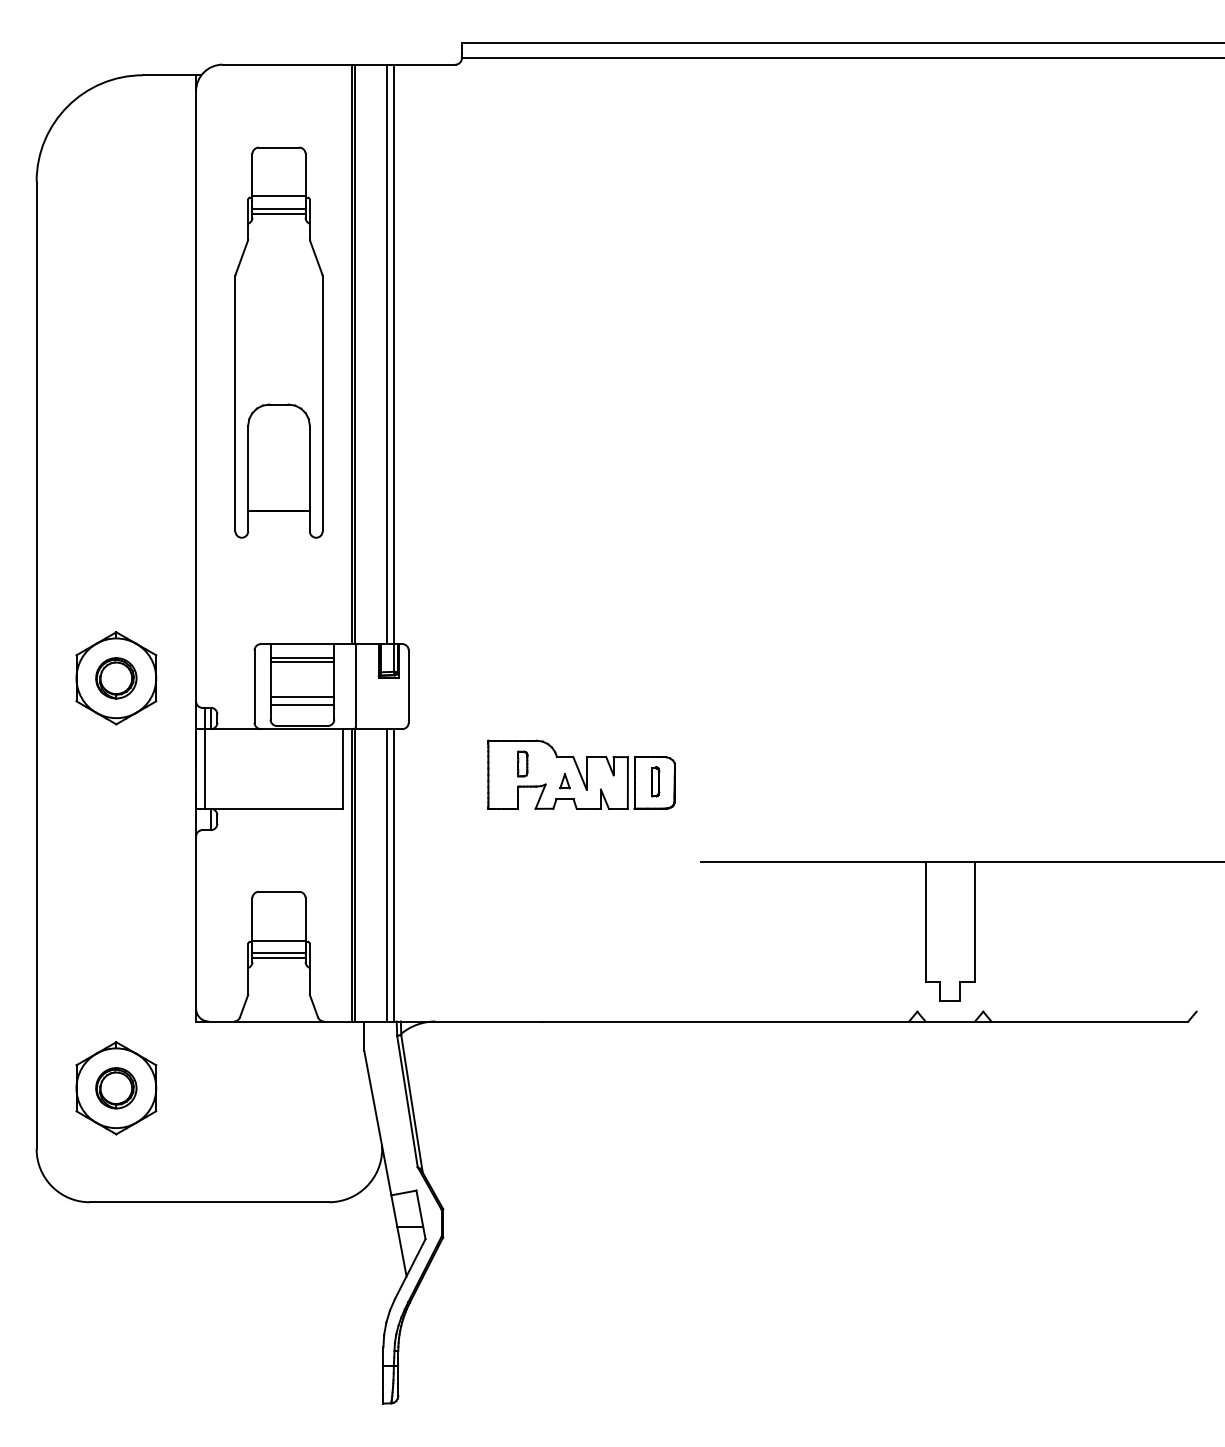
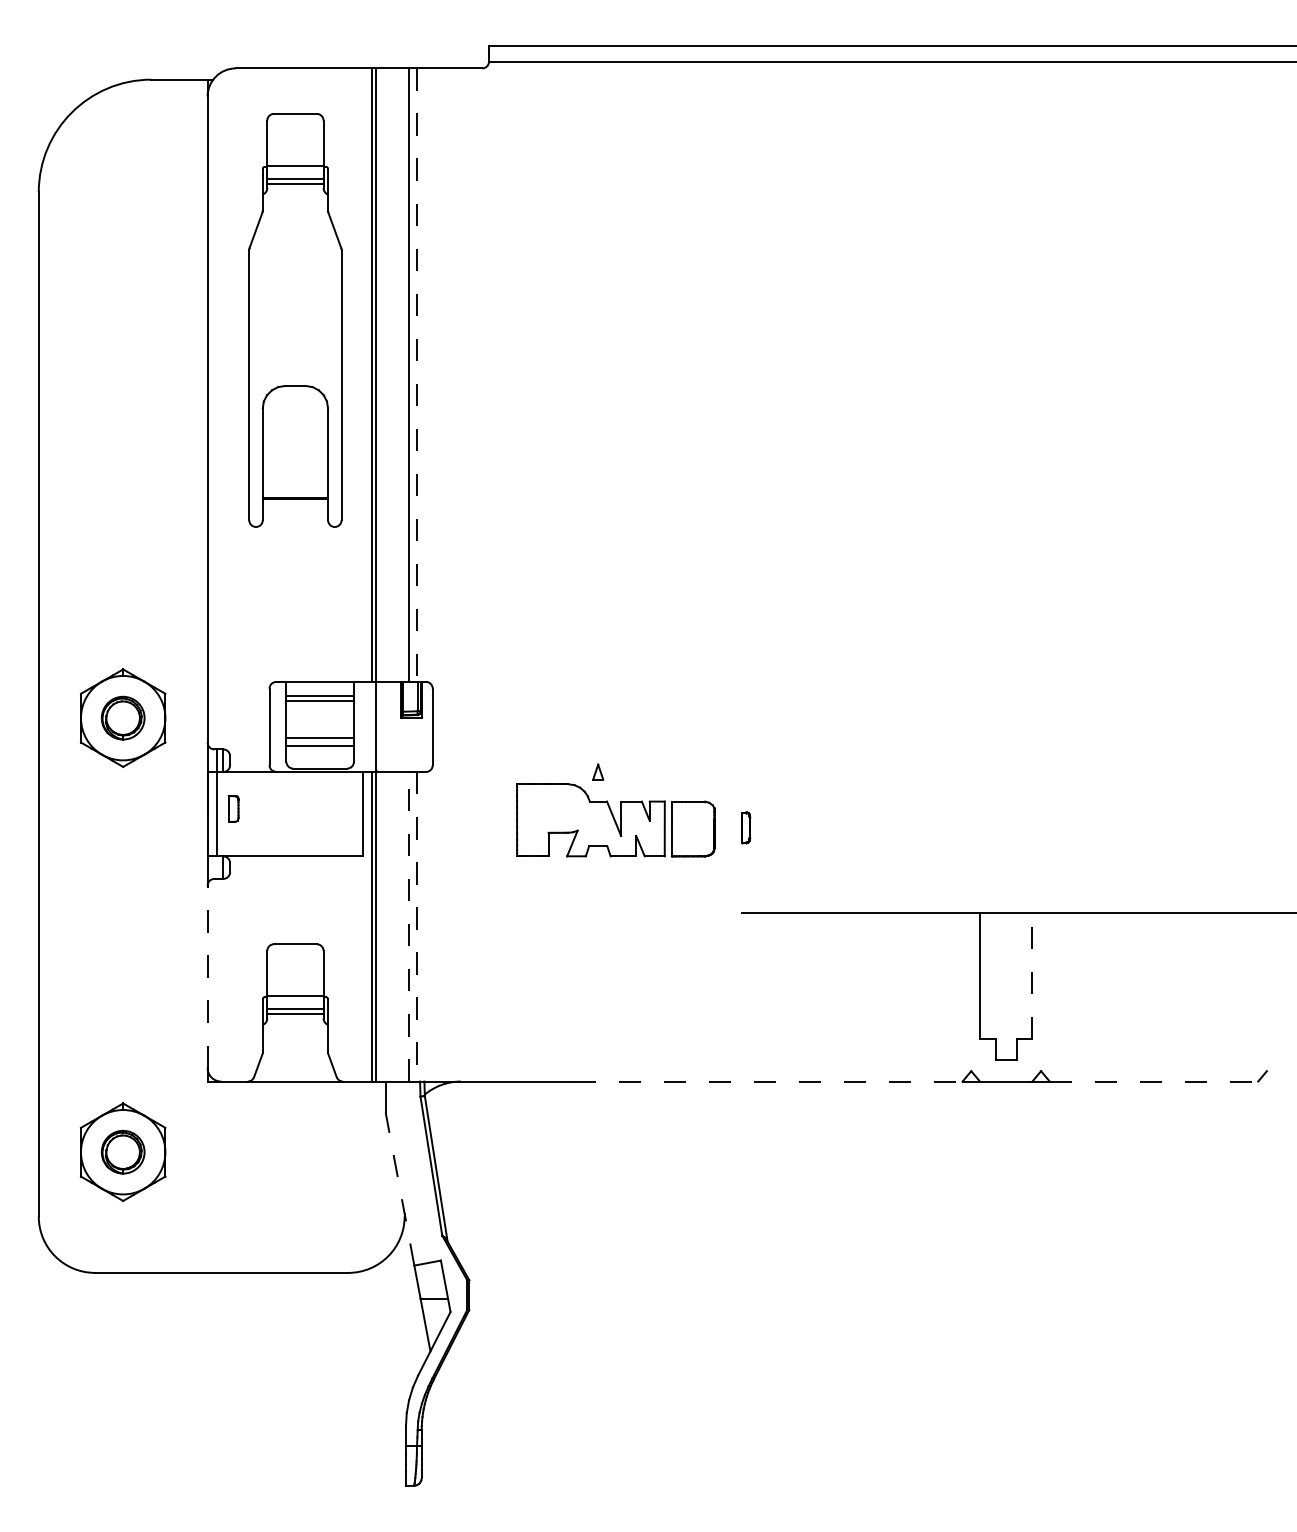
part: (278, 342) -> (294, 320), moved
line: (394, 354) -> (417, 375), solid -> dashed
part: (522, 763) -> (233, 808), moved
part: (564, 781) -> (597, 772), moved
part: (655, 781) -> (745, 827), moved
line: (386, 874) -> (409, 925), solid -> dashed
line: (394, 875) -> (417, 926), solid -> dashed
line: (974, 921) -> (1031, 975), solid -> dashed
line: (196, 922) -> (208, 976), solid -> dashed
line: (725, 1021) -> (768, 1081), solid -> dashed
line: (1090, 1021) -> (1154, 1081), solid -> dashed
line: (377, 1122) -> (399, 1188), solid -> dashed

